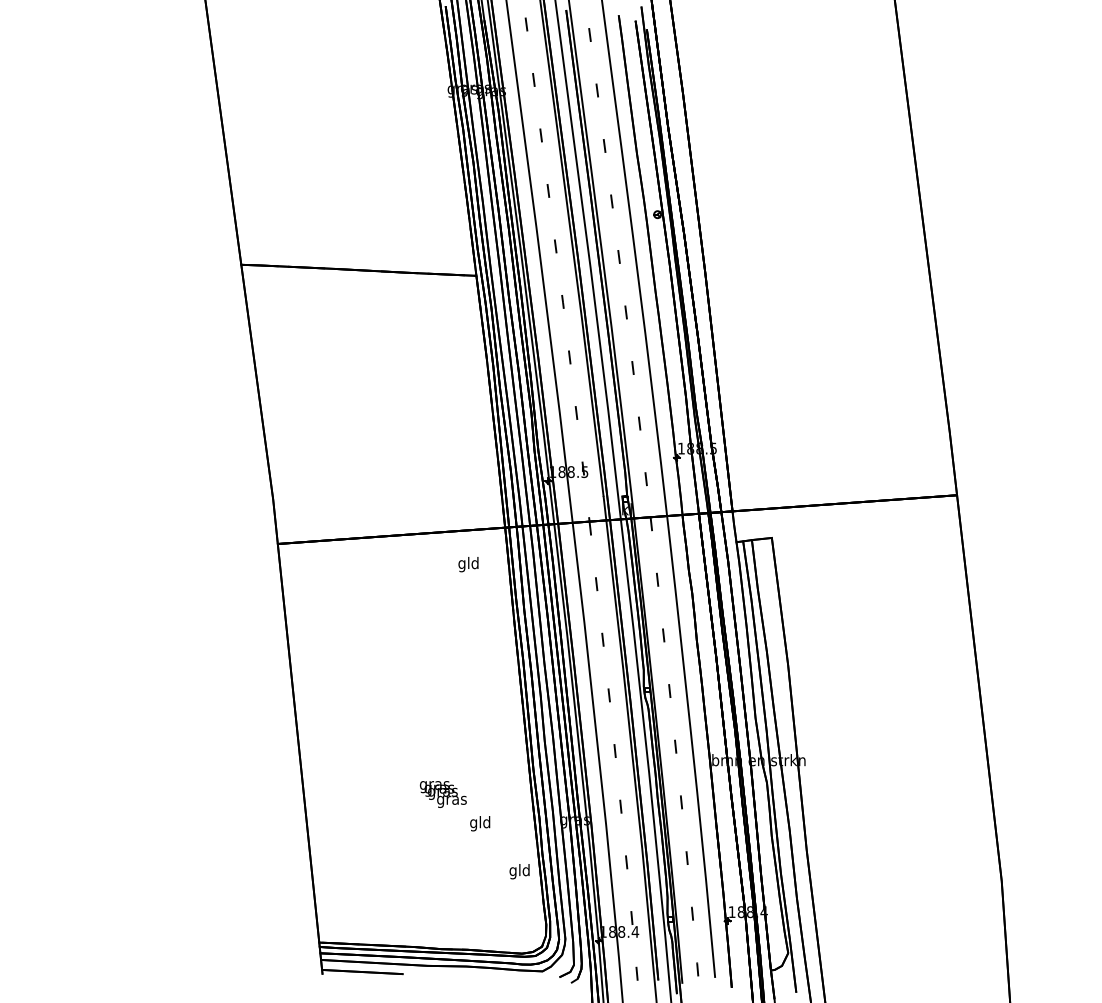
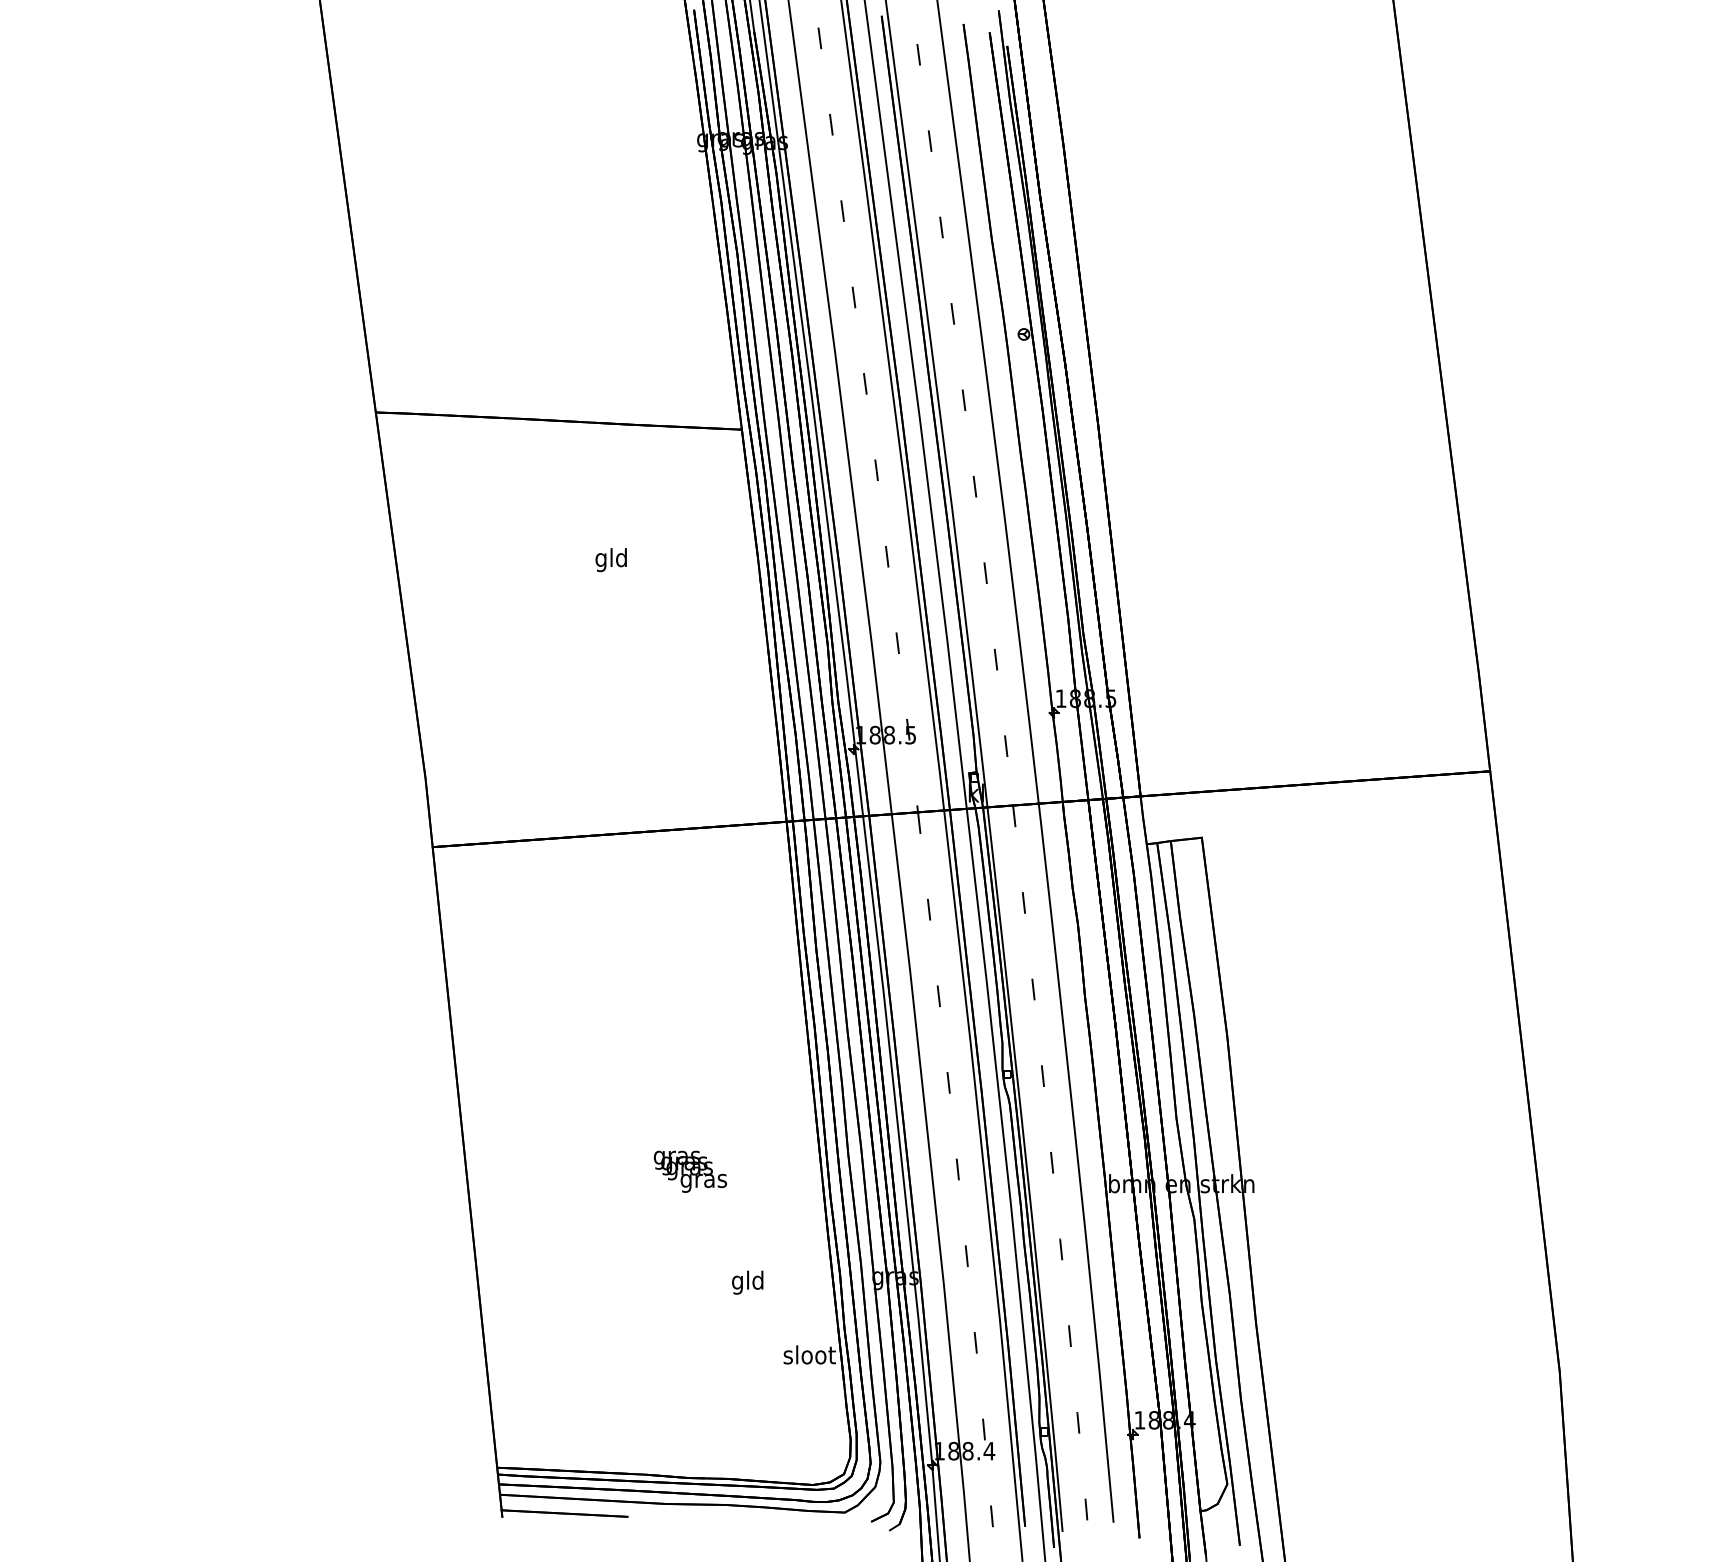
text: (468, 564) -> (611, 559), moved
text: (442, 794) -> (689, 1171), moved
text: (519, 871) -> (808, 1357), gld -> sloot

